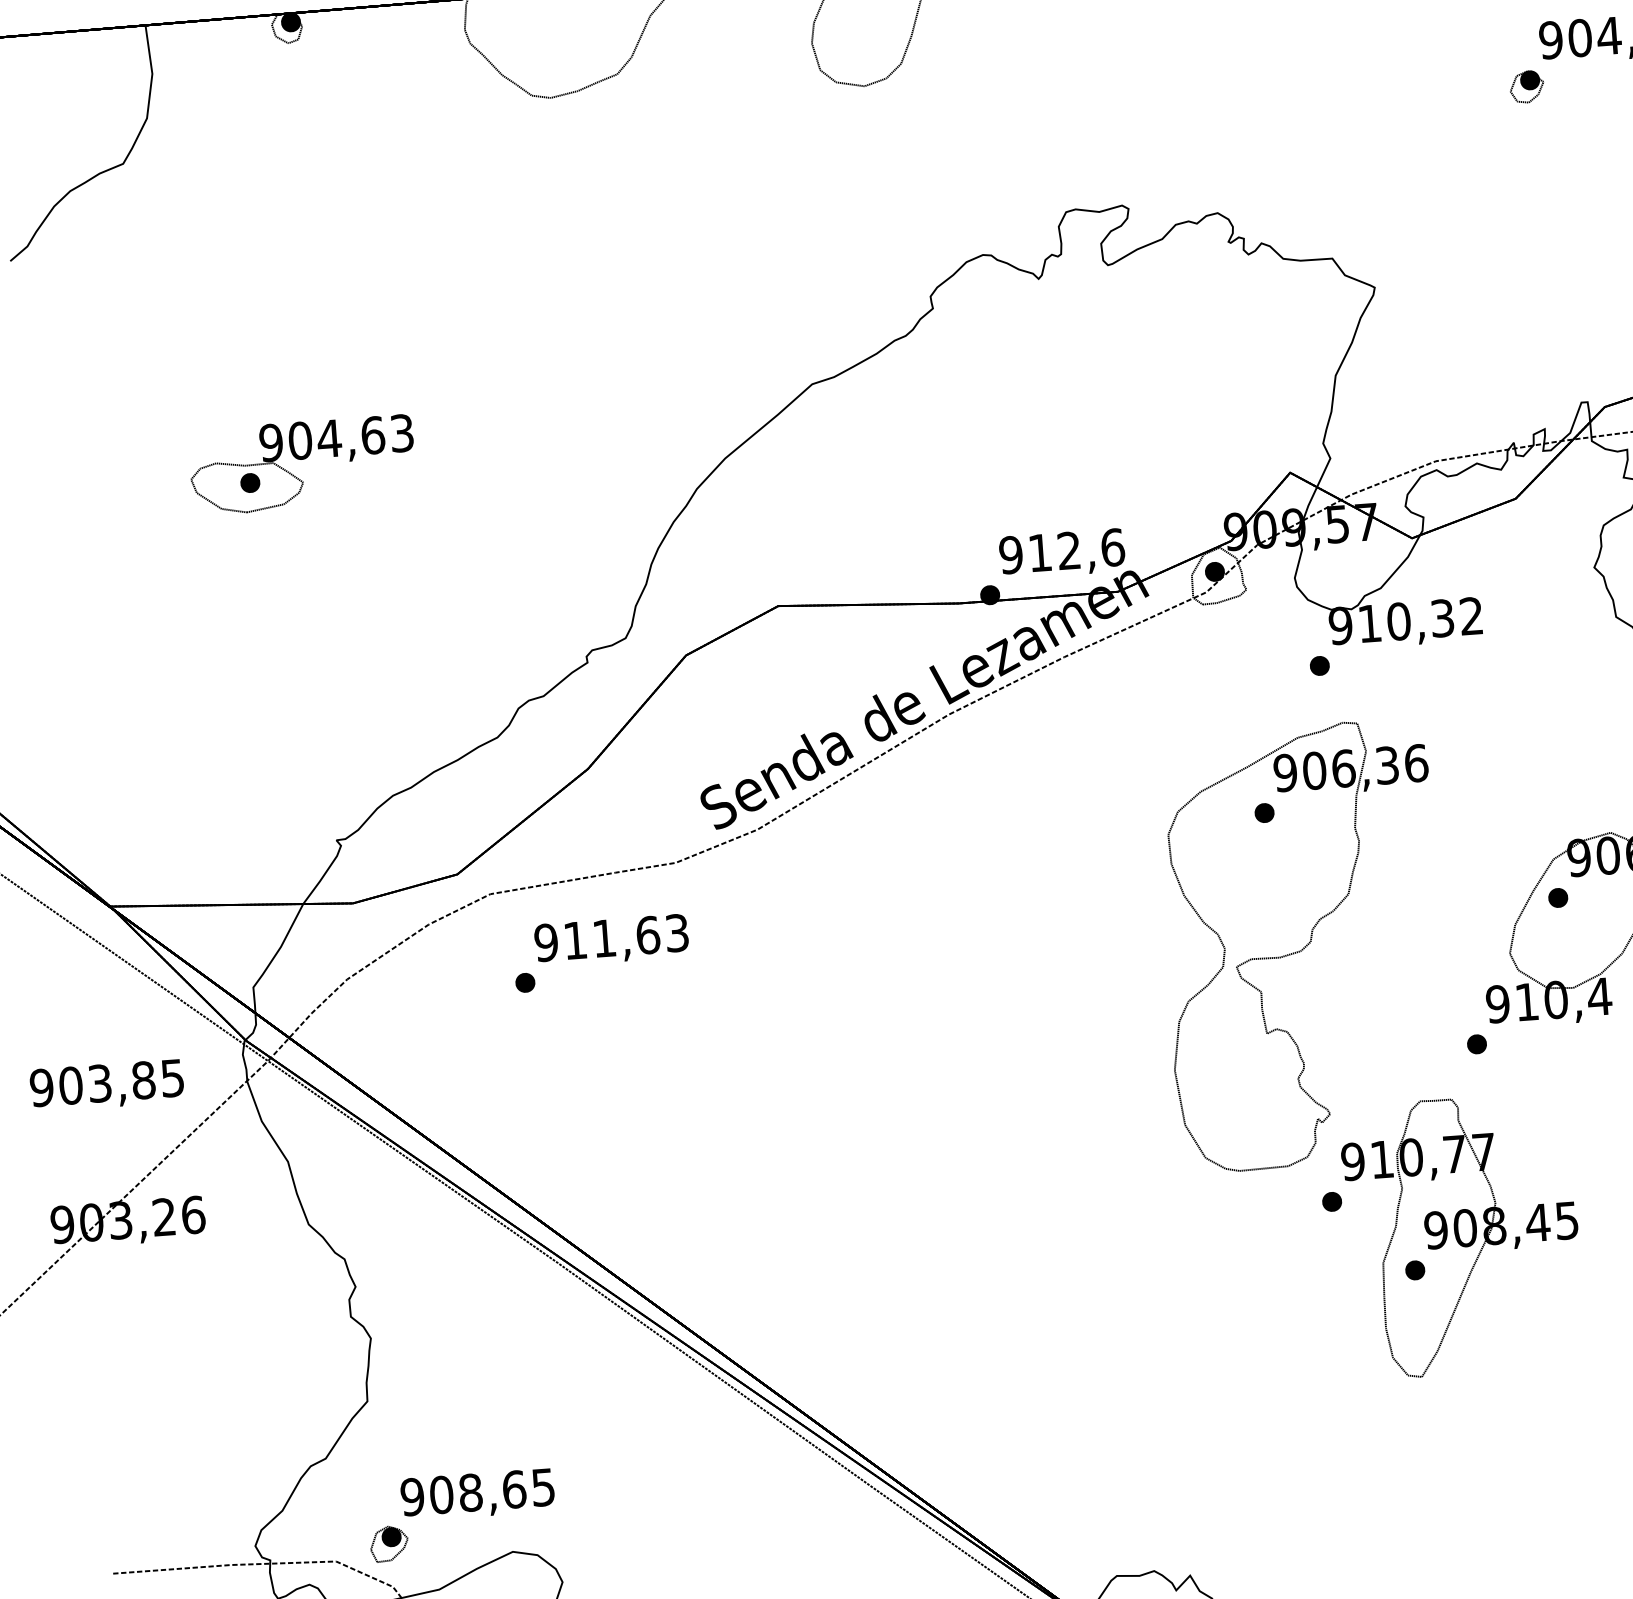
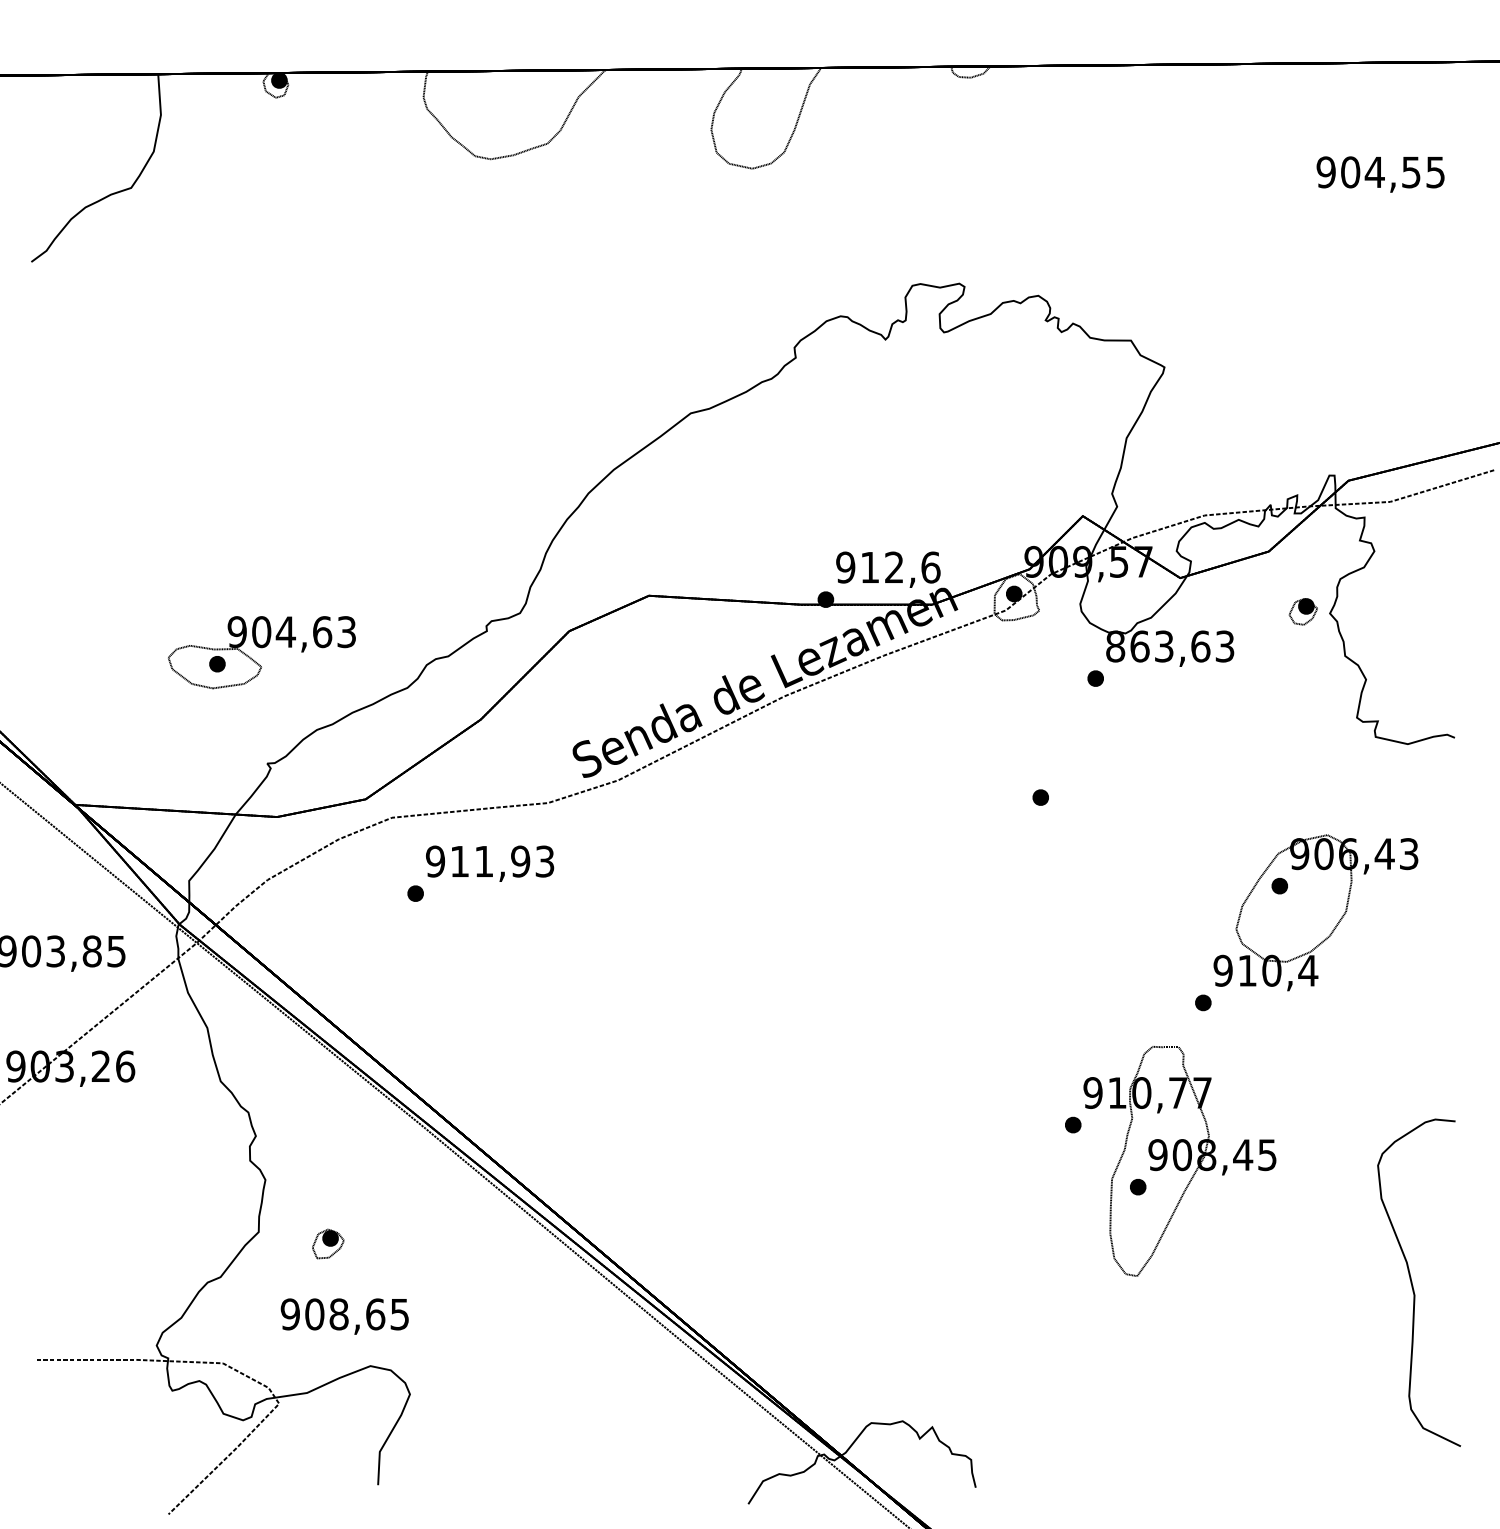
part: (1525, 86) -> (1302, 611), moved
part: (301, 465) -> (261, 652), moved
text: (1406, 620) -> (1170, 646), 910,32 -> 863,63
text: (647, 935) -> (520, 861), 911,63 -> 911,93
part: (1302, 946) -> (1064, 910), removed
part: (389, 1543) -> (328, 1243), moved

